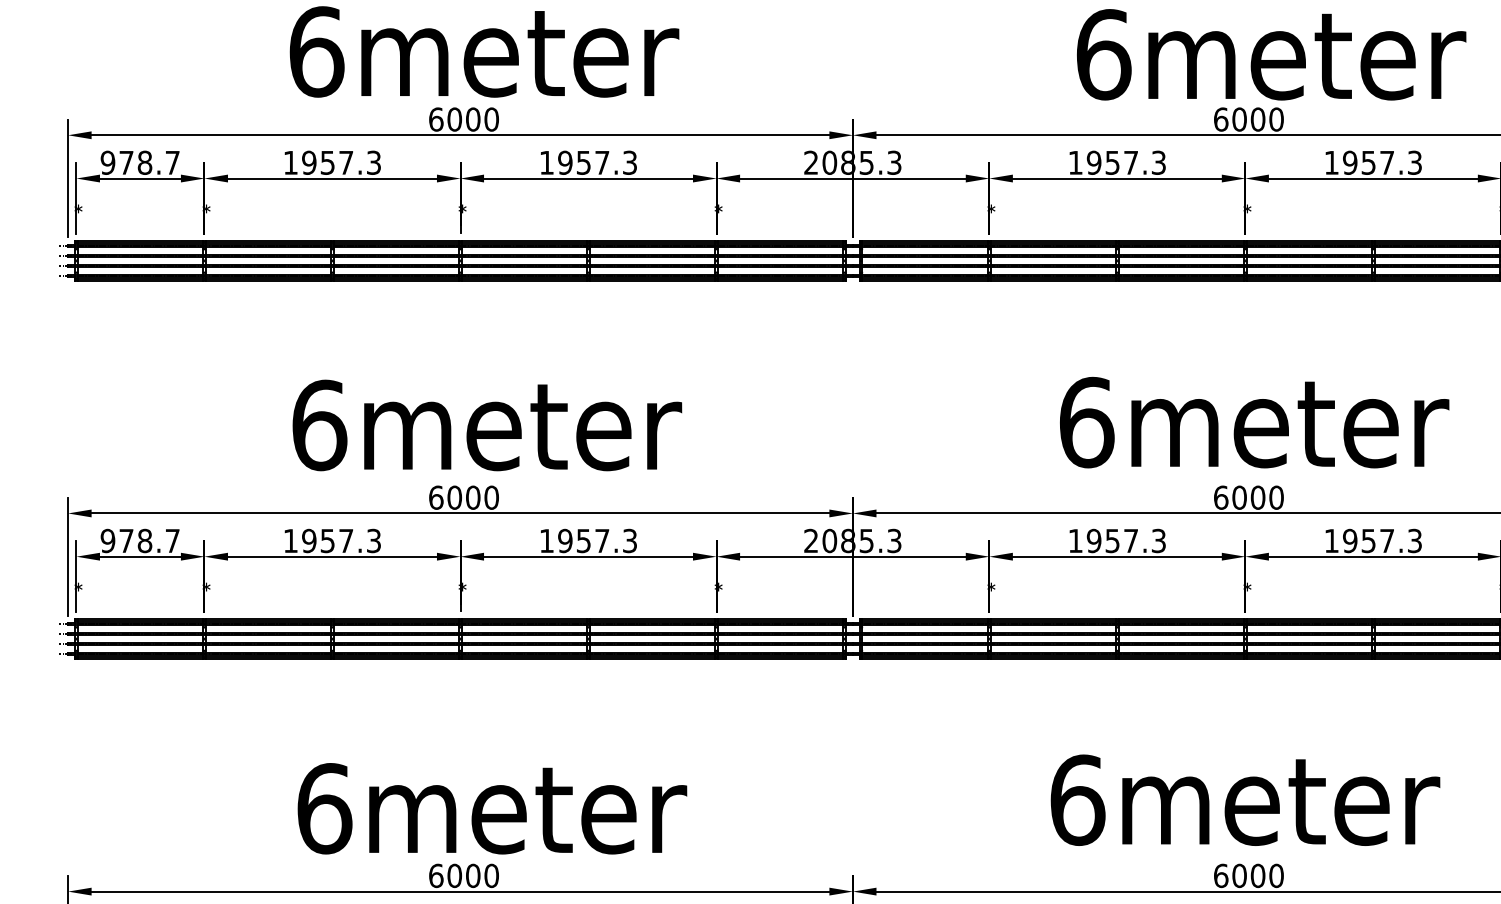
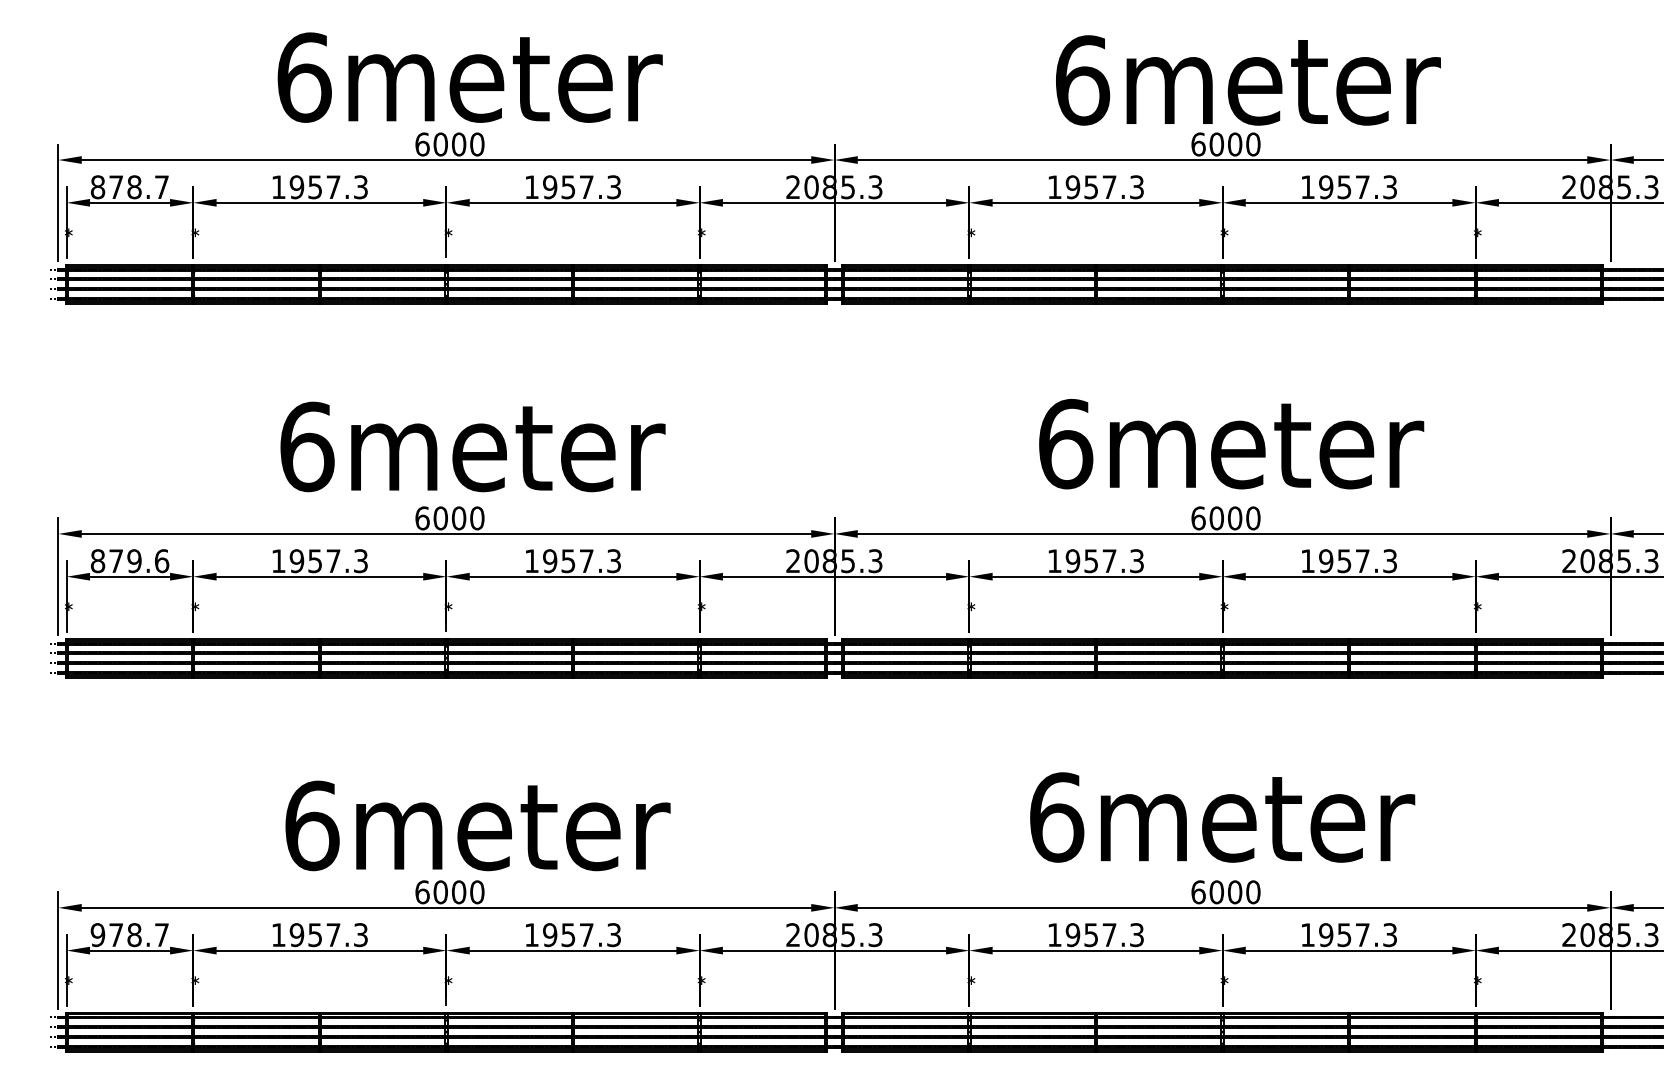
text: (107, 163) -> (97, 187), 978.7 -> 878.7
text: (139, 541) -> (129, 561), 978.7 -> 879.6

